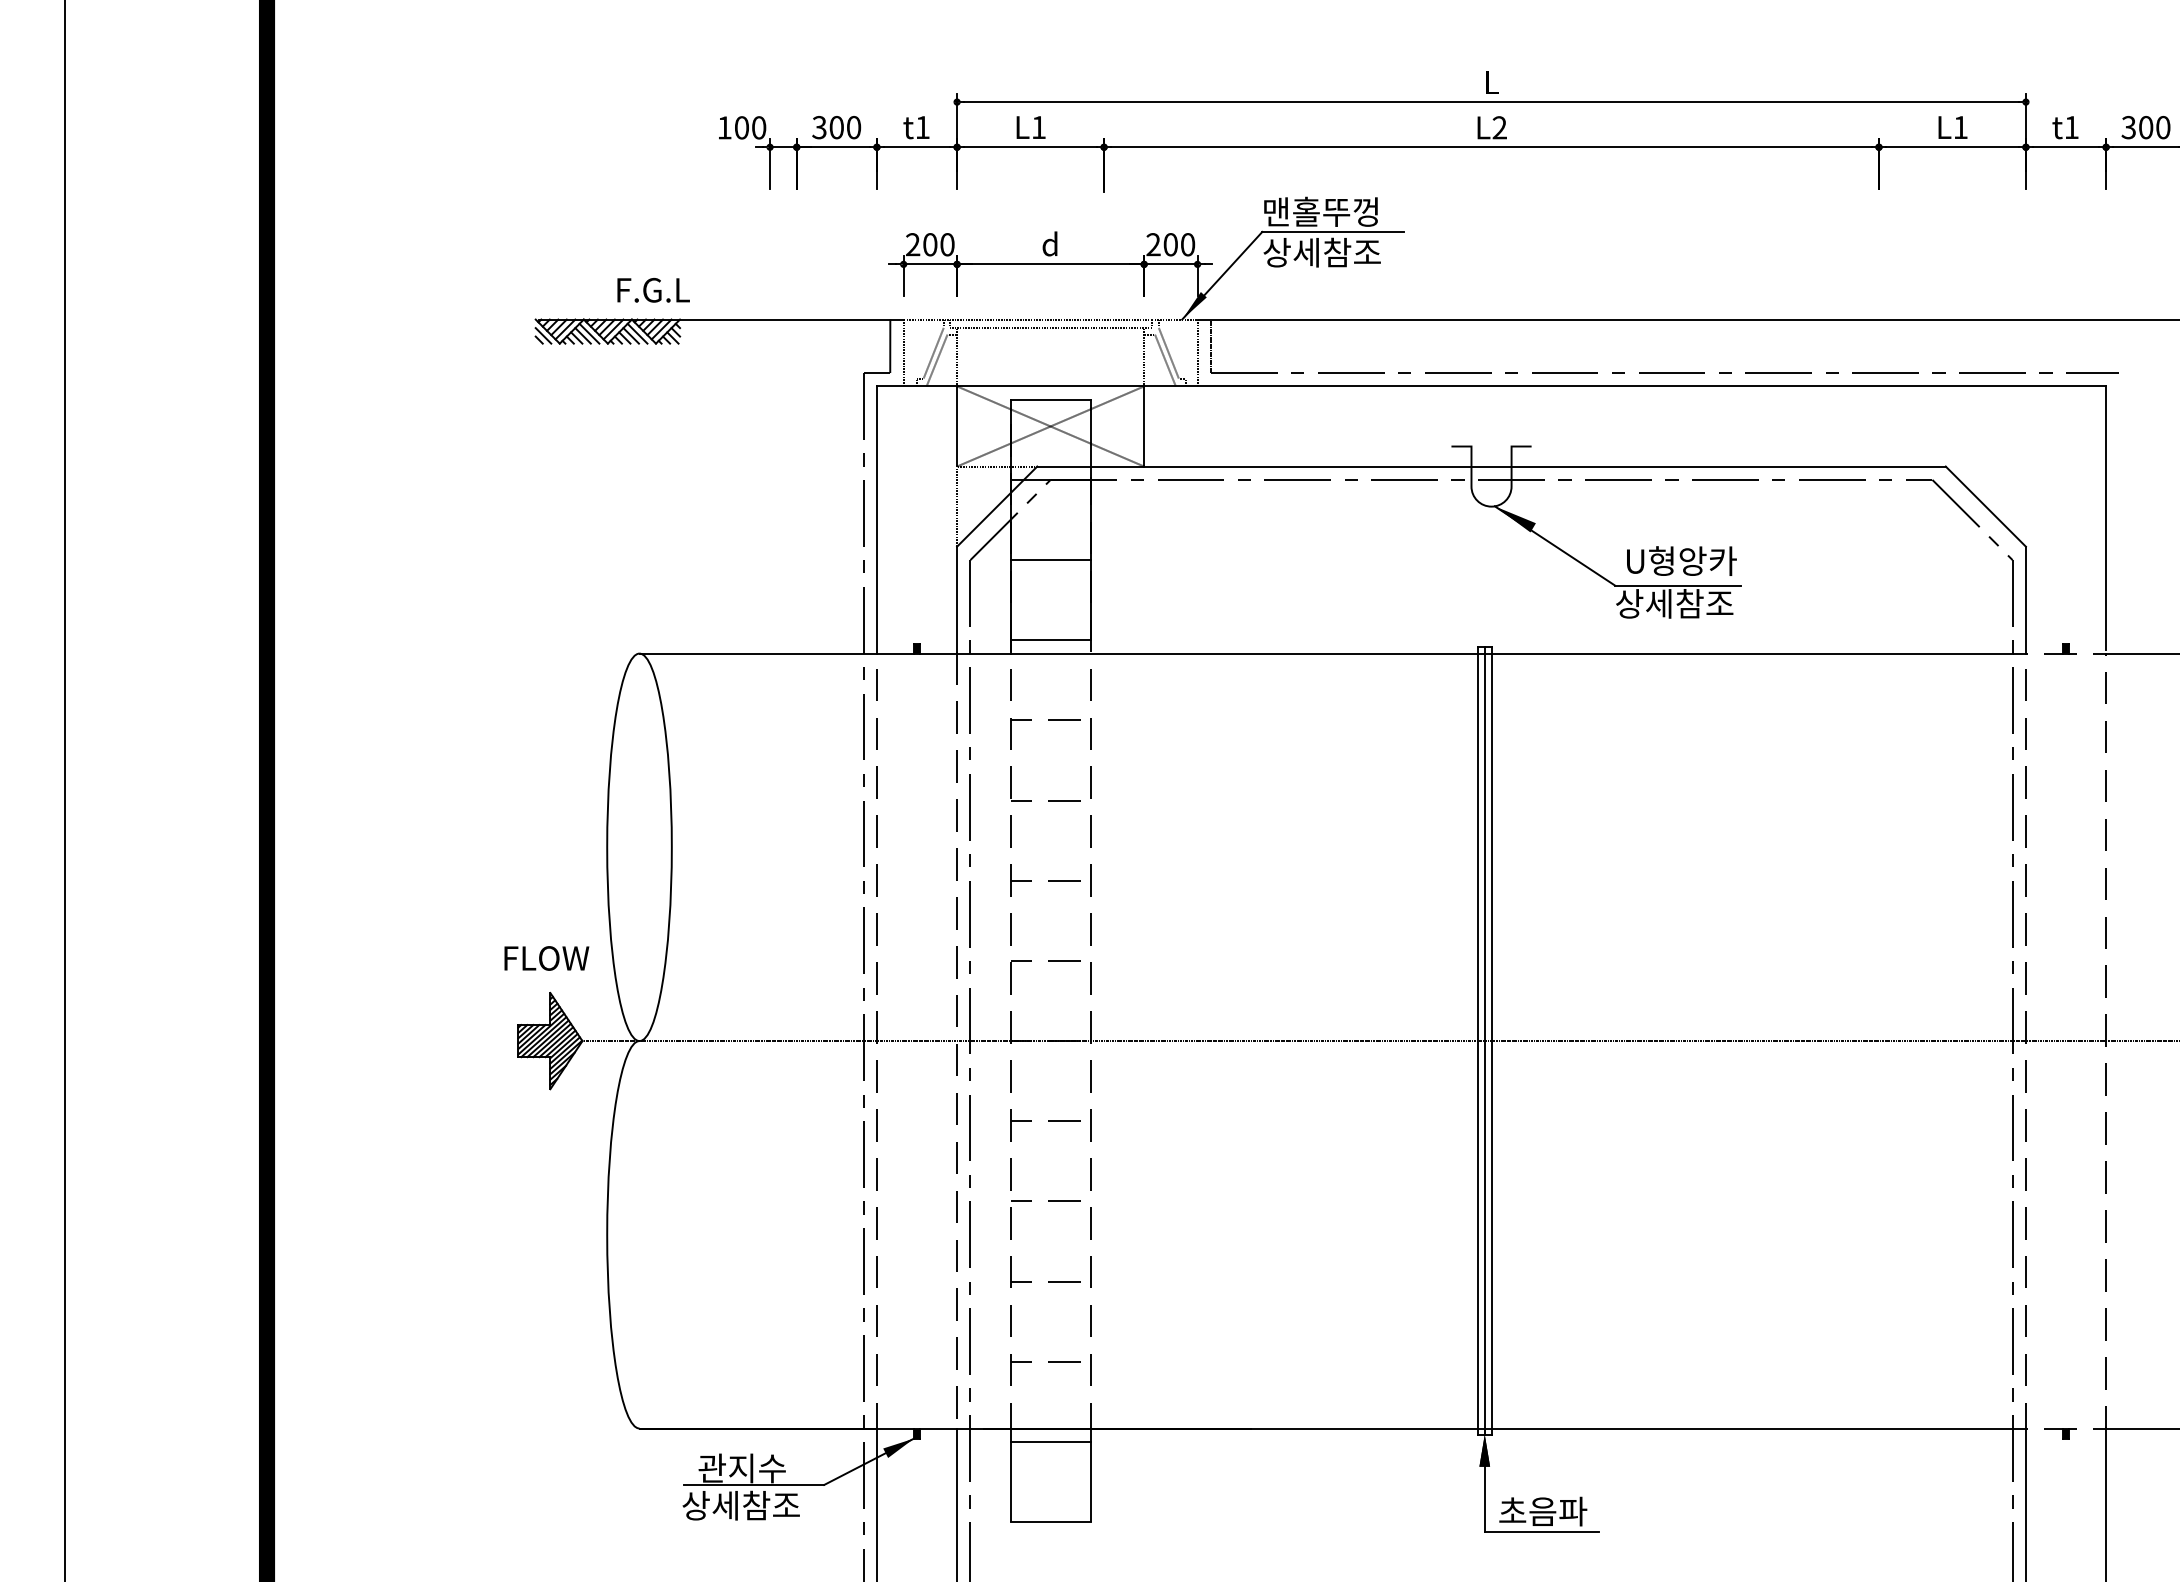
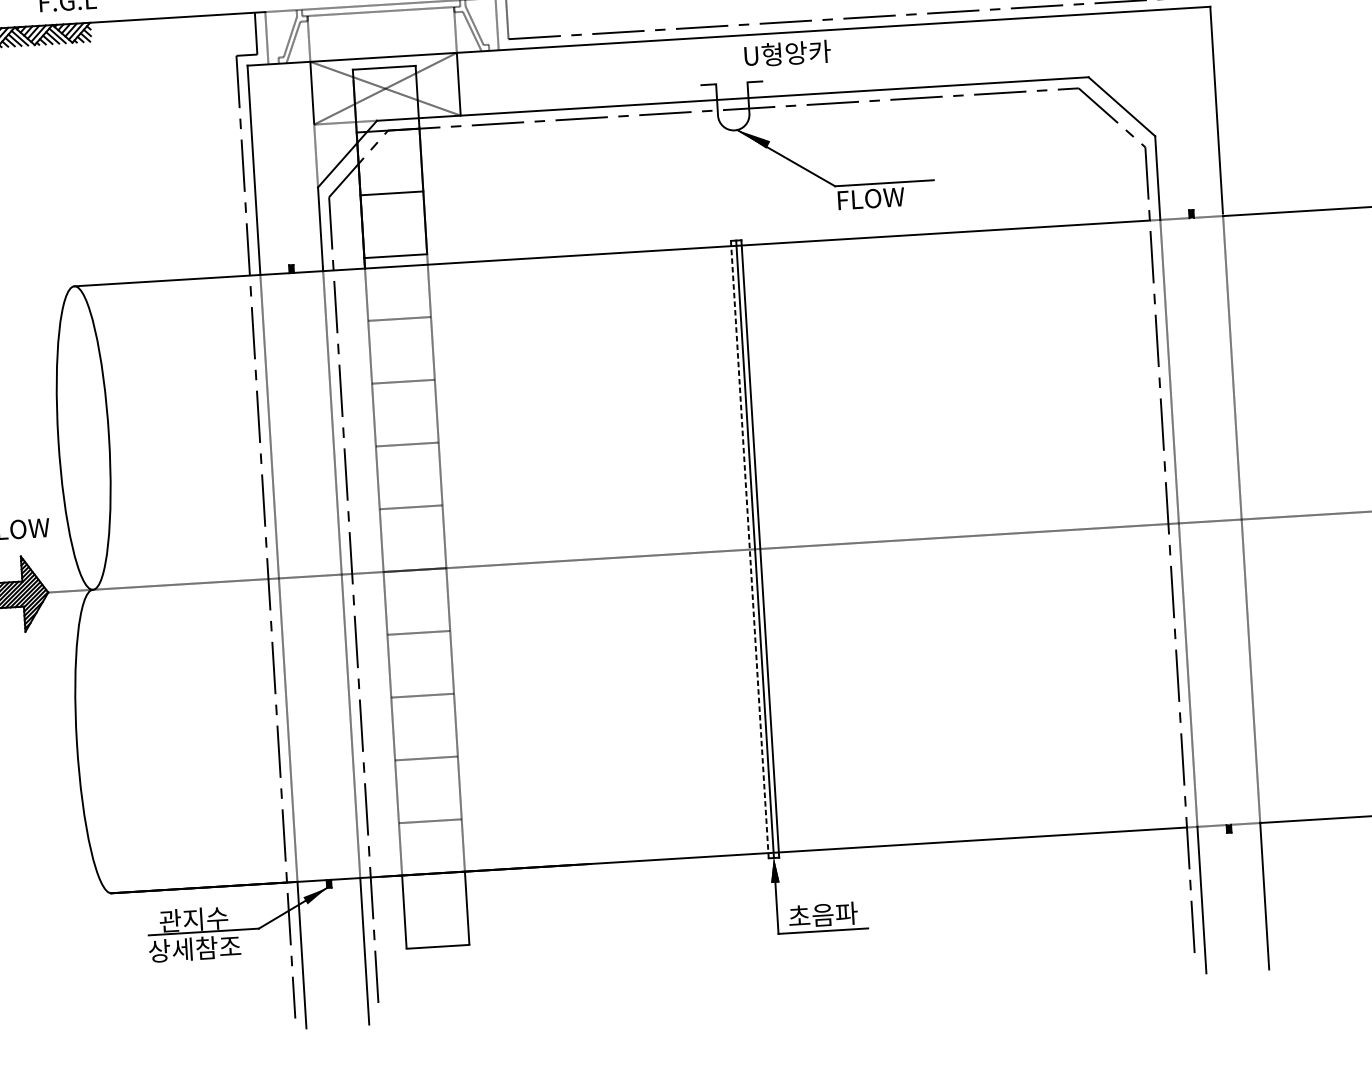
text: (1681, 560) -> (787, 53), moved
text: (1674, 603) -> (882, 197), 상세참조 -> FLOW
line: (1478, 1040) -> (750, 549), solid -> dashed
line: (1050, 1441) -> (434, 883), removed

